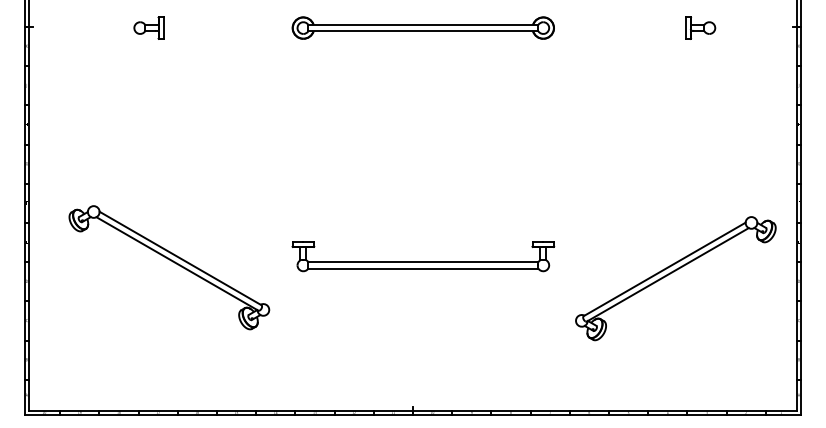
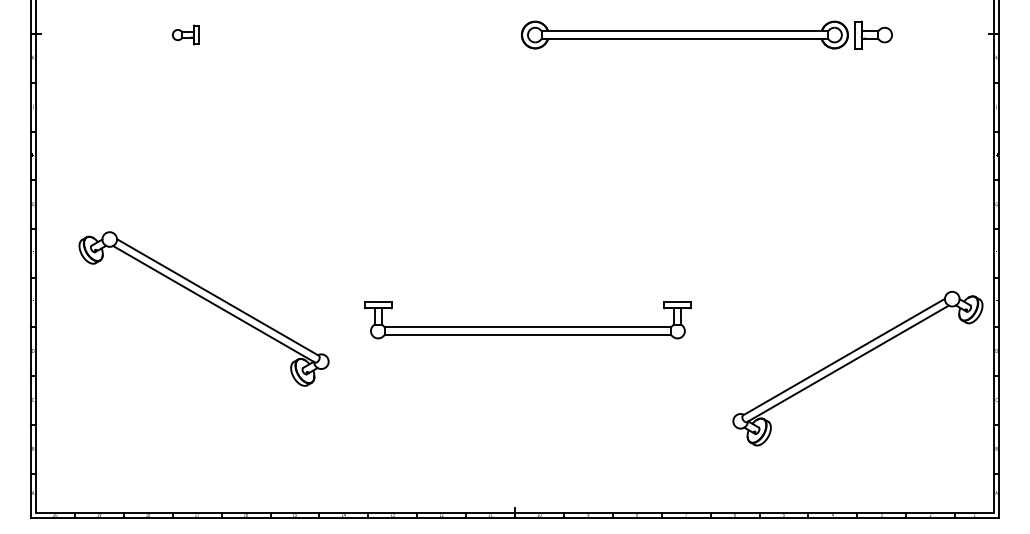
part: (148, 27) -> (185, 34), size x0.7
part: (423, 27) -> (684, 34), moved
part: (172, 262) -> (208, 302), moved
part: (673, 272) -> (854, 361), moved

